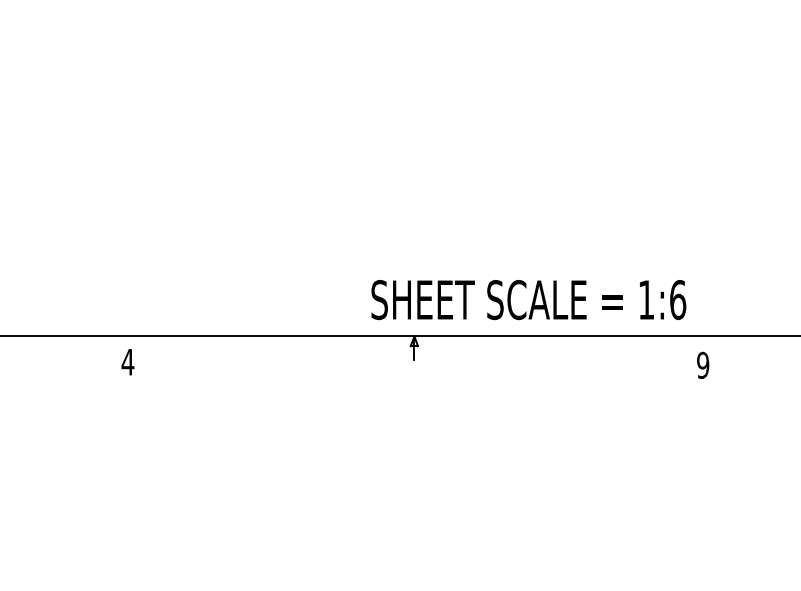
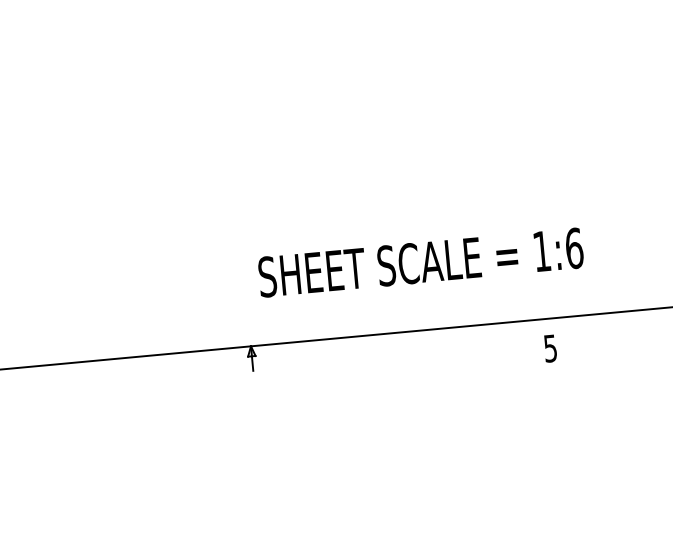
text: (528, 300) -> (420, 263), moved
text: (703, 364) -> (550, 347), 9 -> 5

